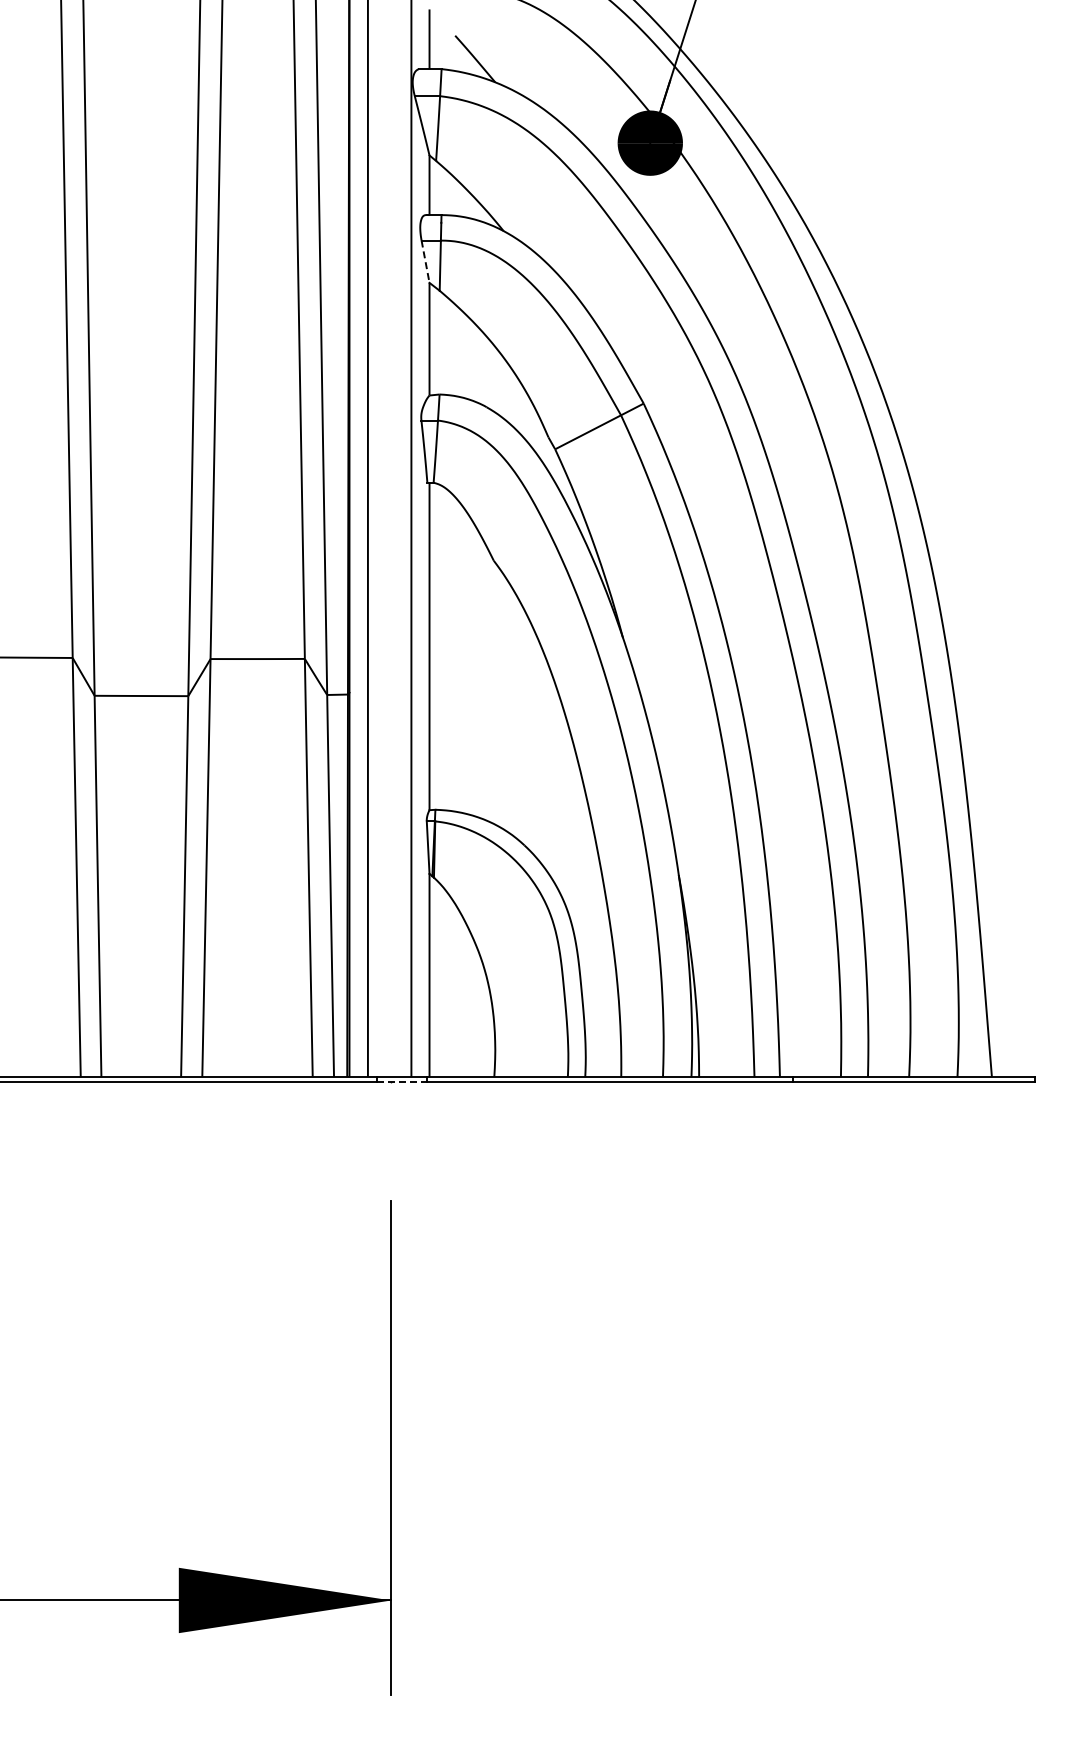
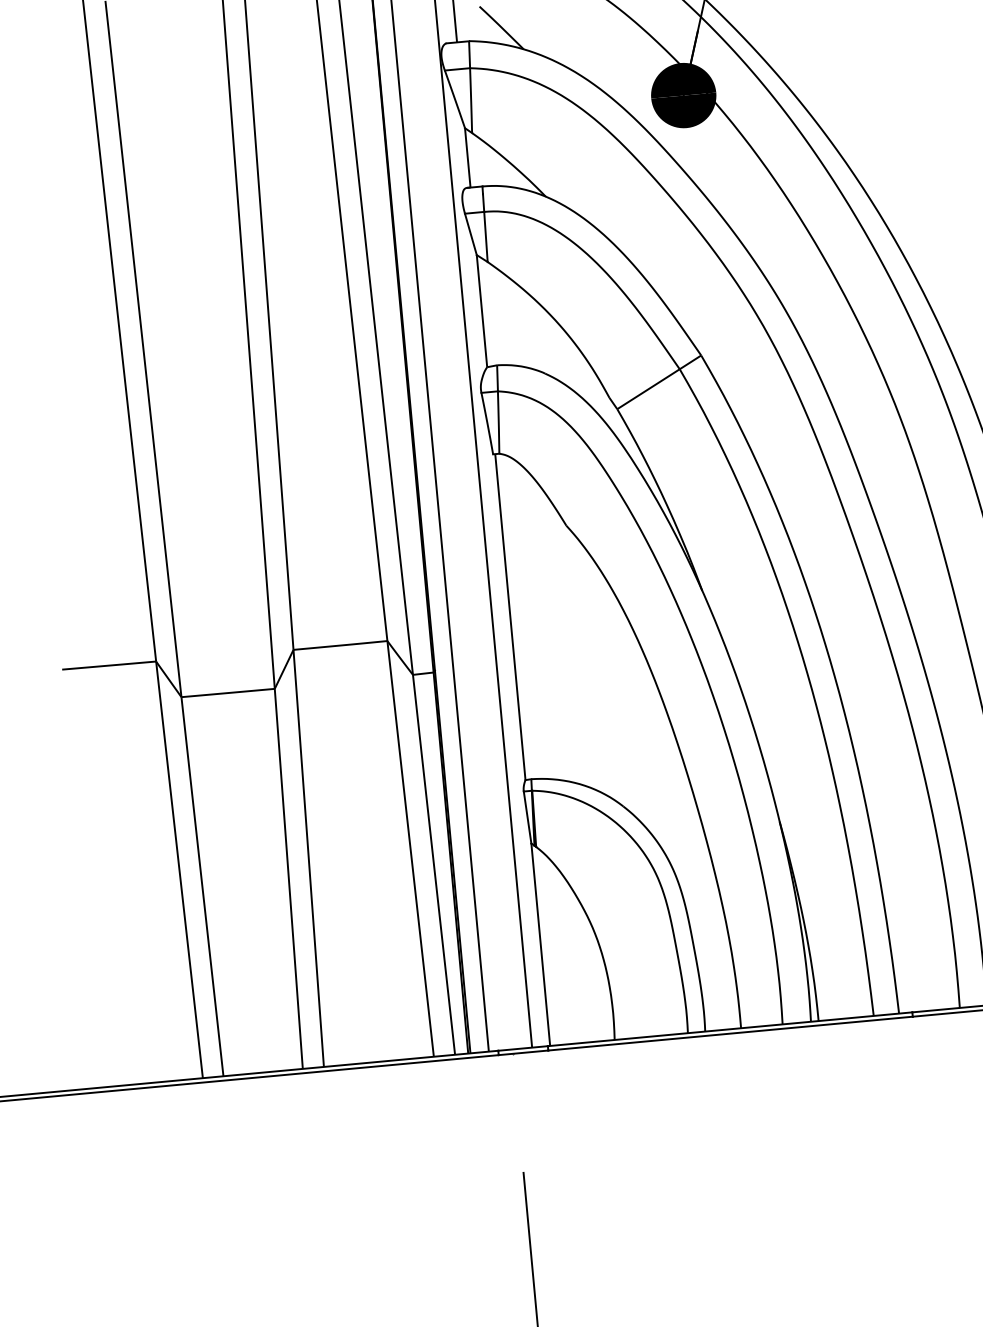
line: (425, 261) -> (470, 234), dashed -> solid
line: (402, 1081) -> (523, 1052), dashed -> solid

